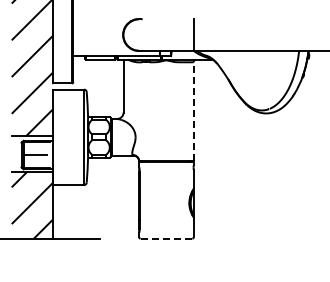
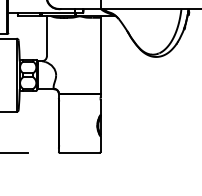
line: (193, 111) -> (100, 55), dashed -> solid
line: (166, 238) -> (79, 152), dashed -> solid

